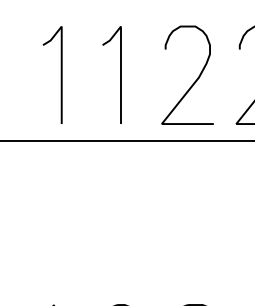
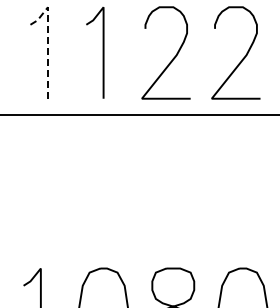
line: (61, 60) -> (47, 39), solid -> dashed

